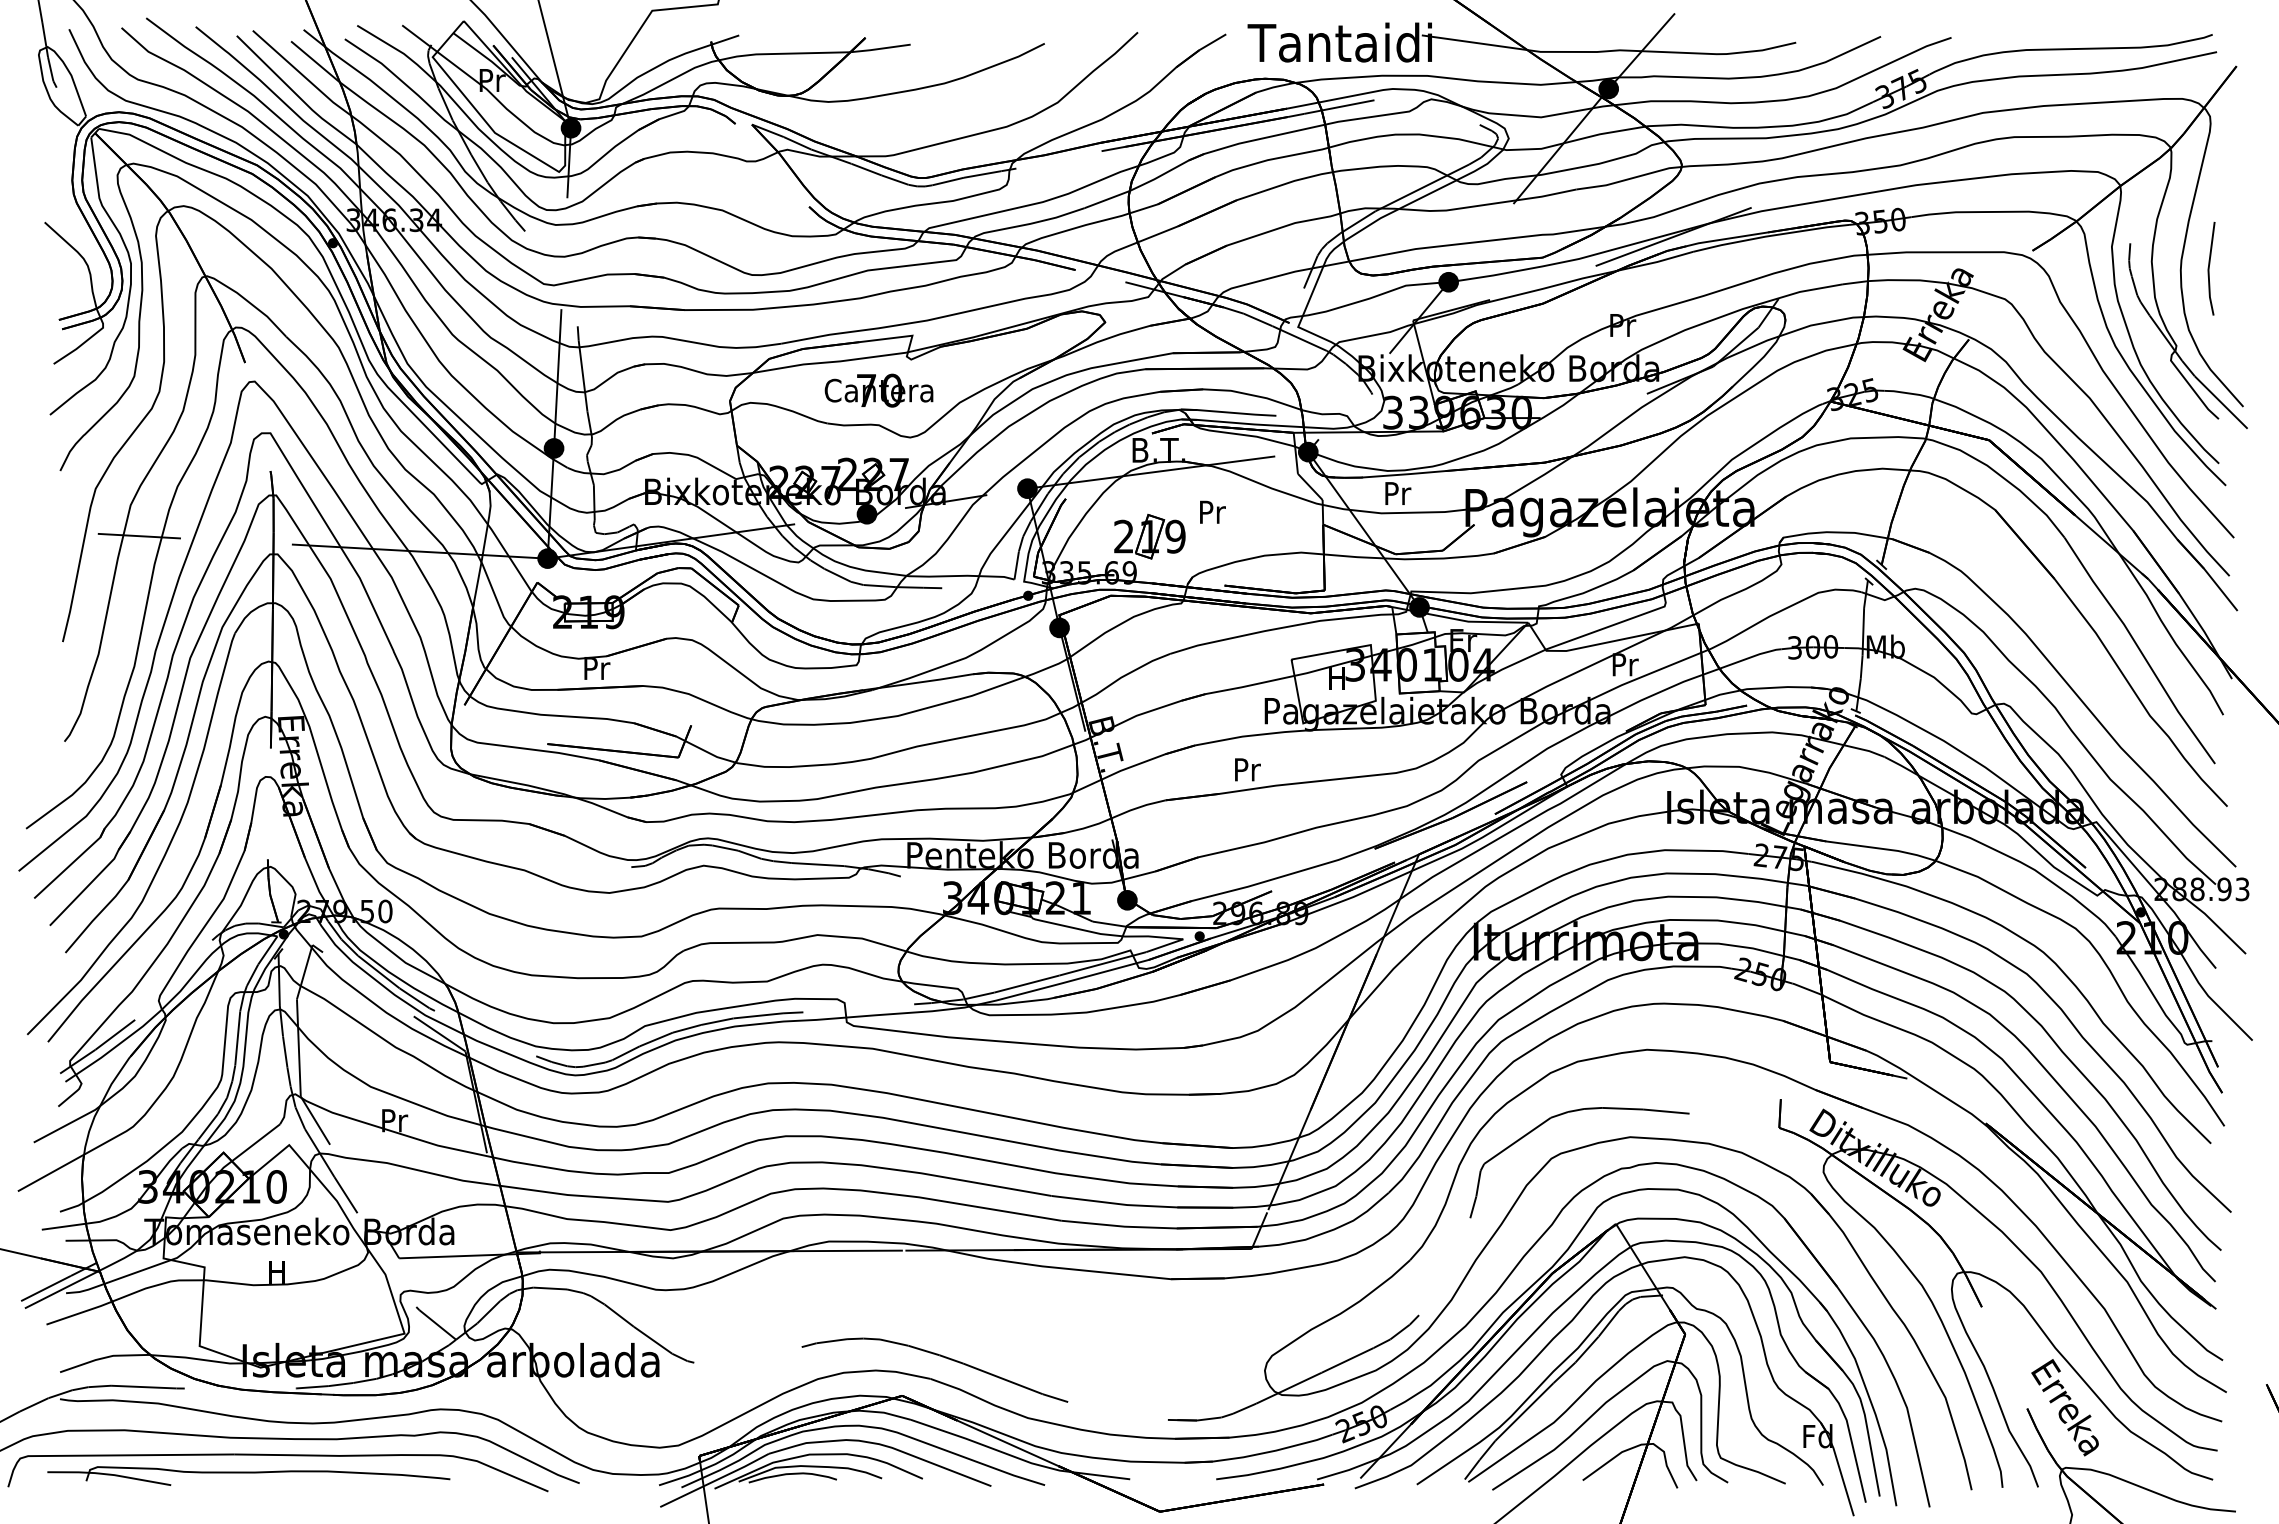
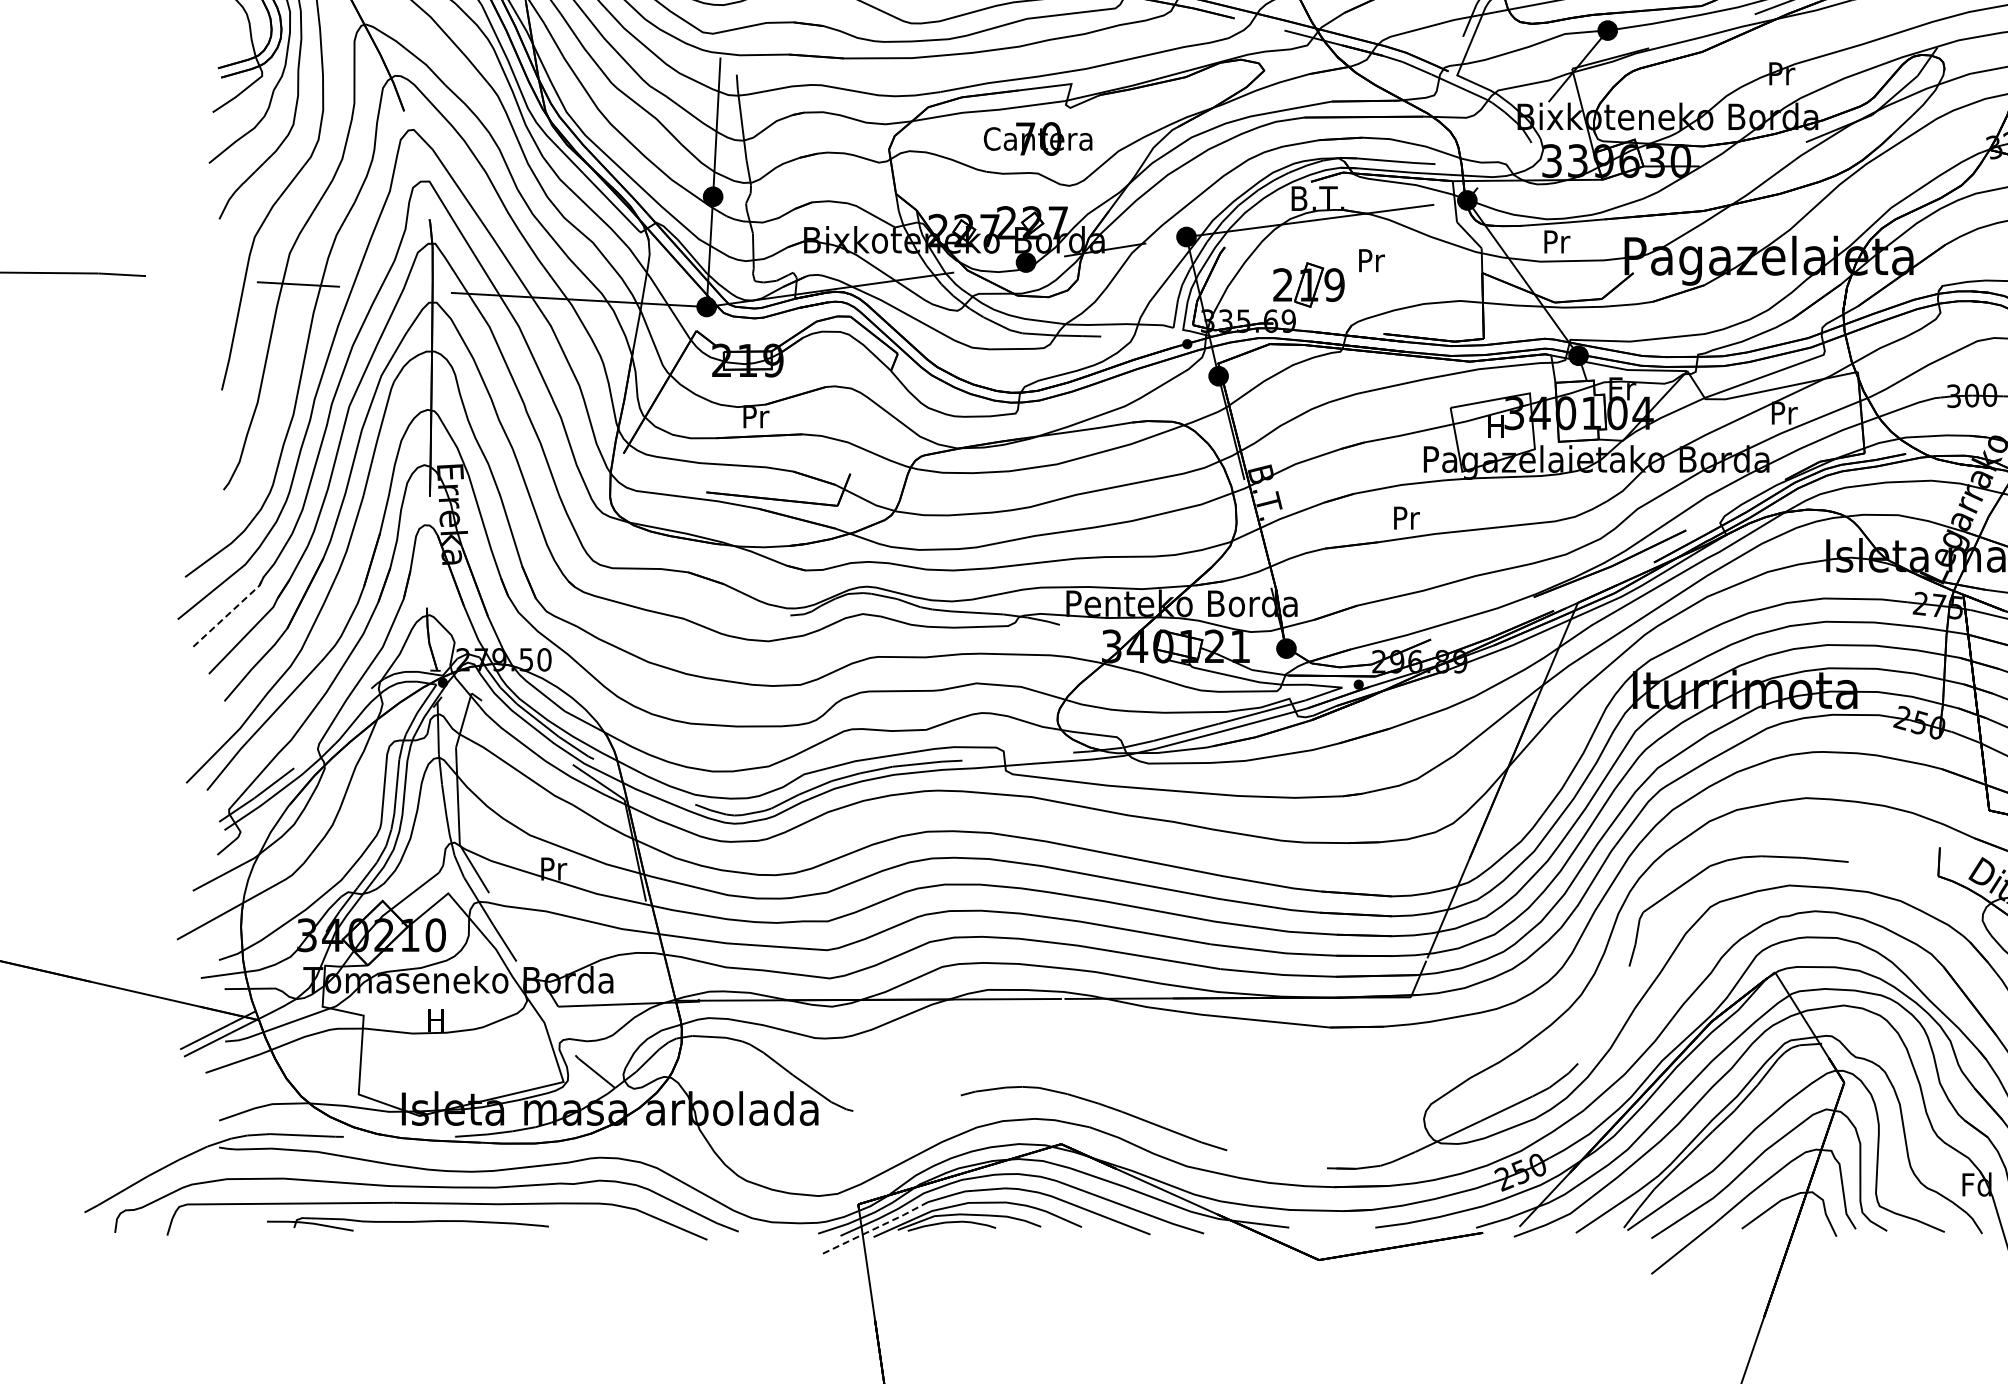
line: (71, 863) -> (230, 611), solid -> dashed
part: (248, 1475) -> (407, 1223), size x0.7
line: (715, 1480) -> (874, 1228), solid -> dashed

